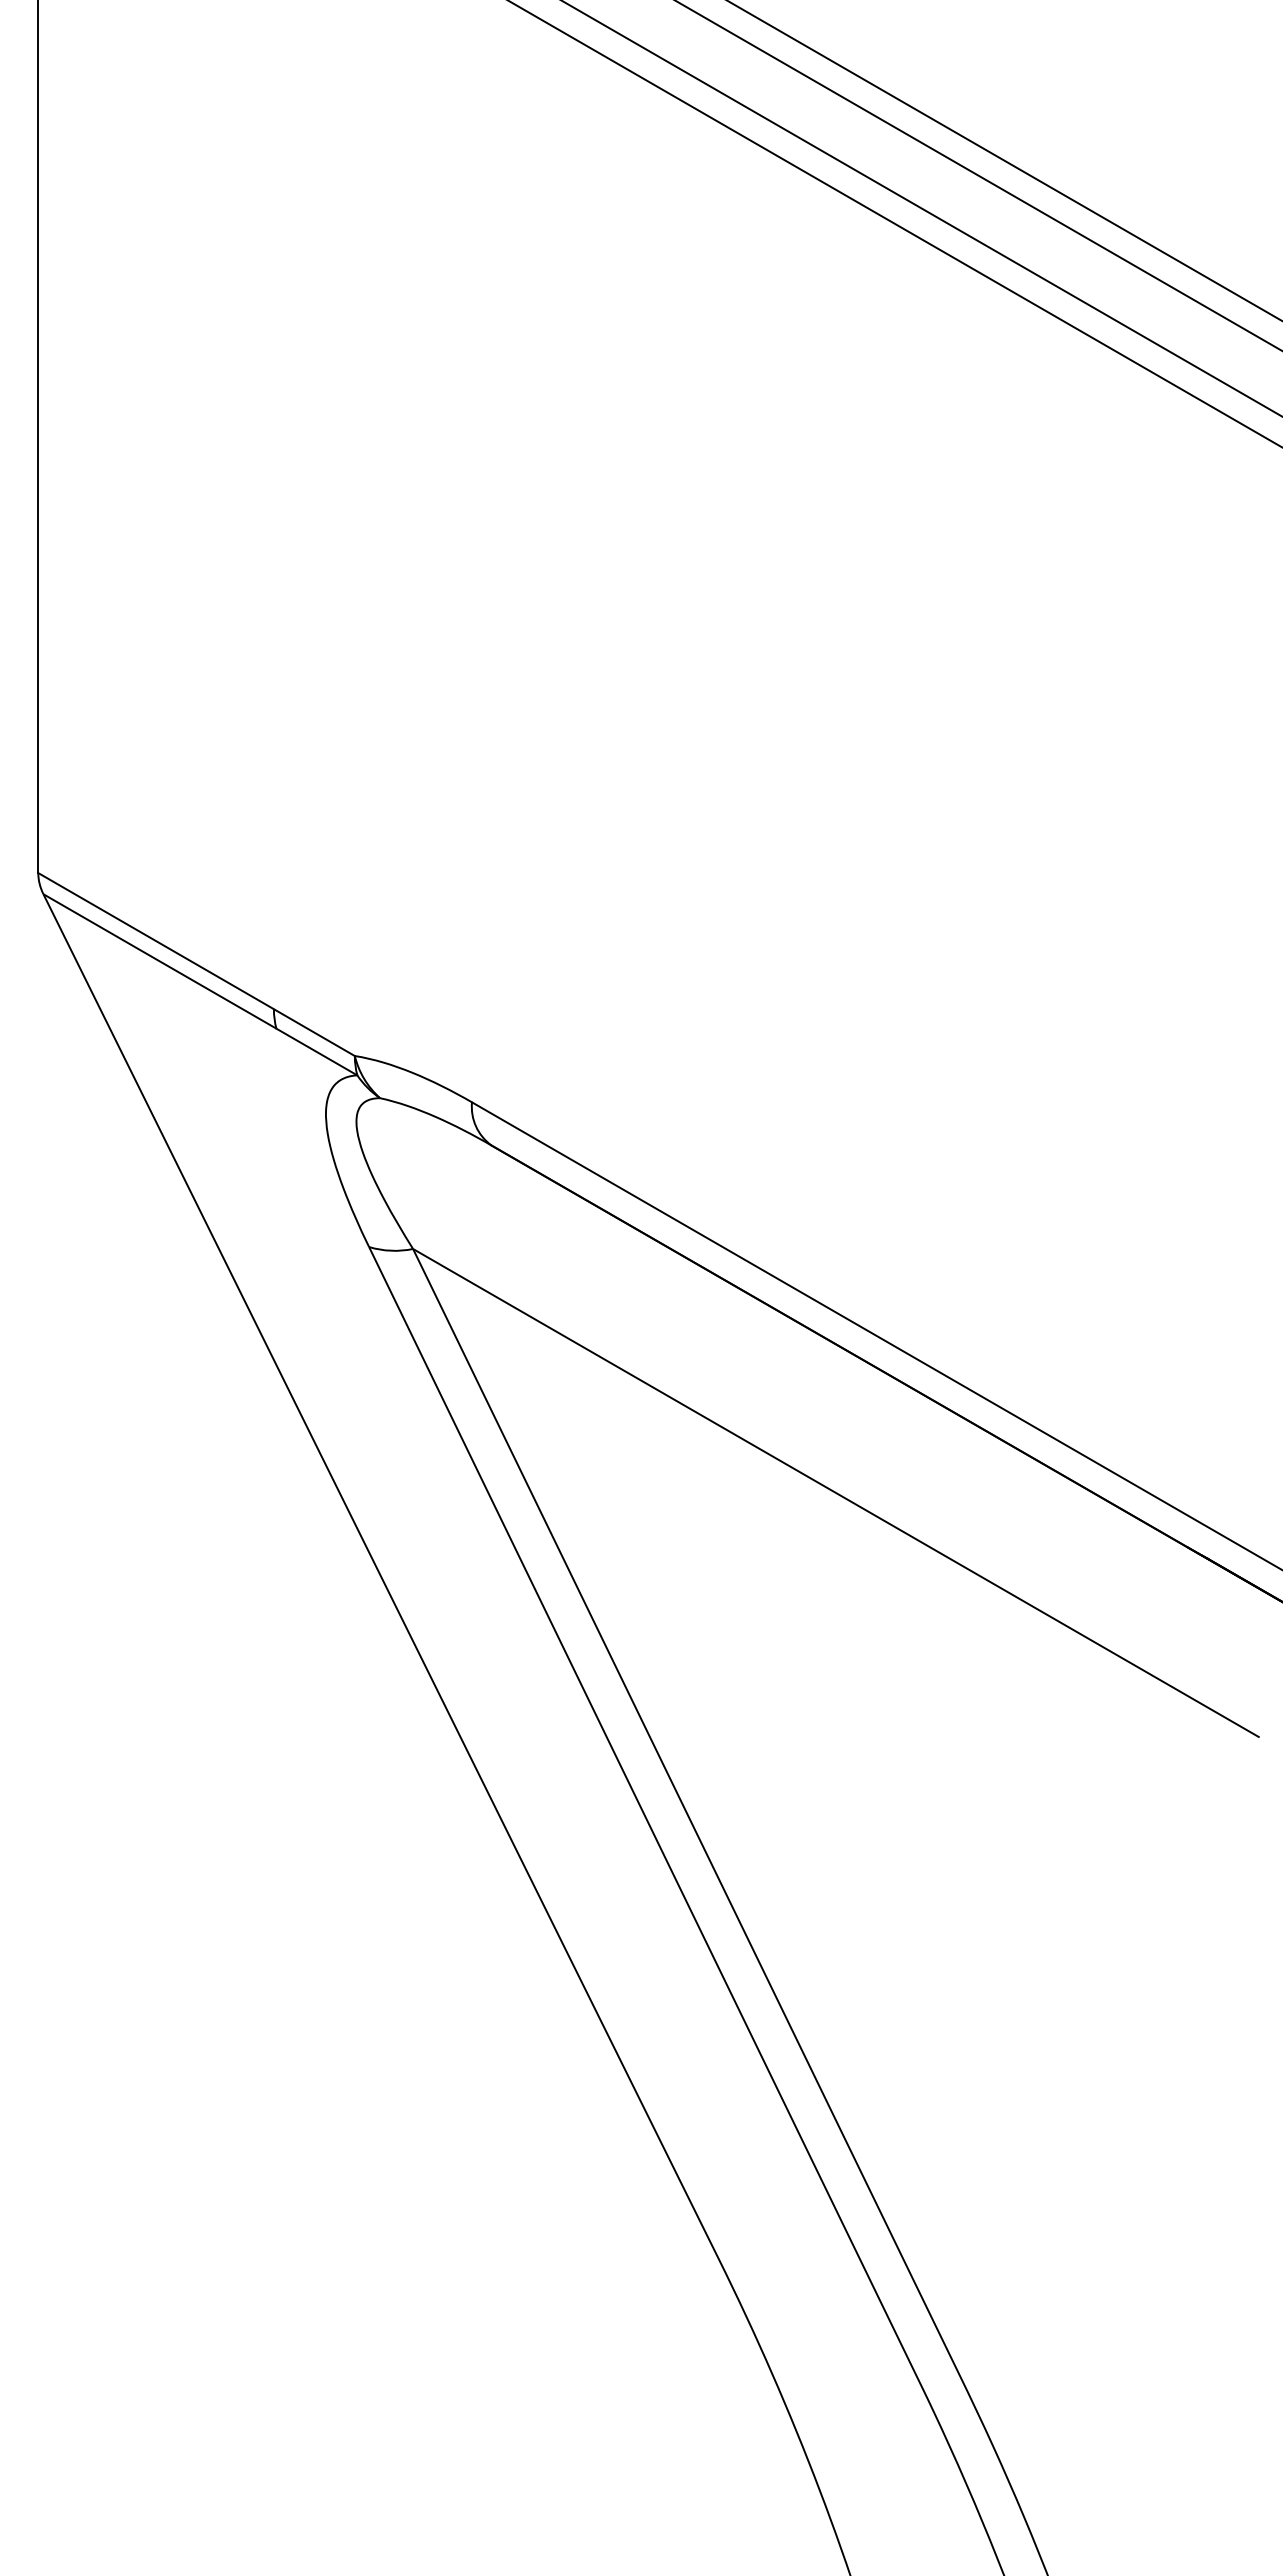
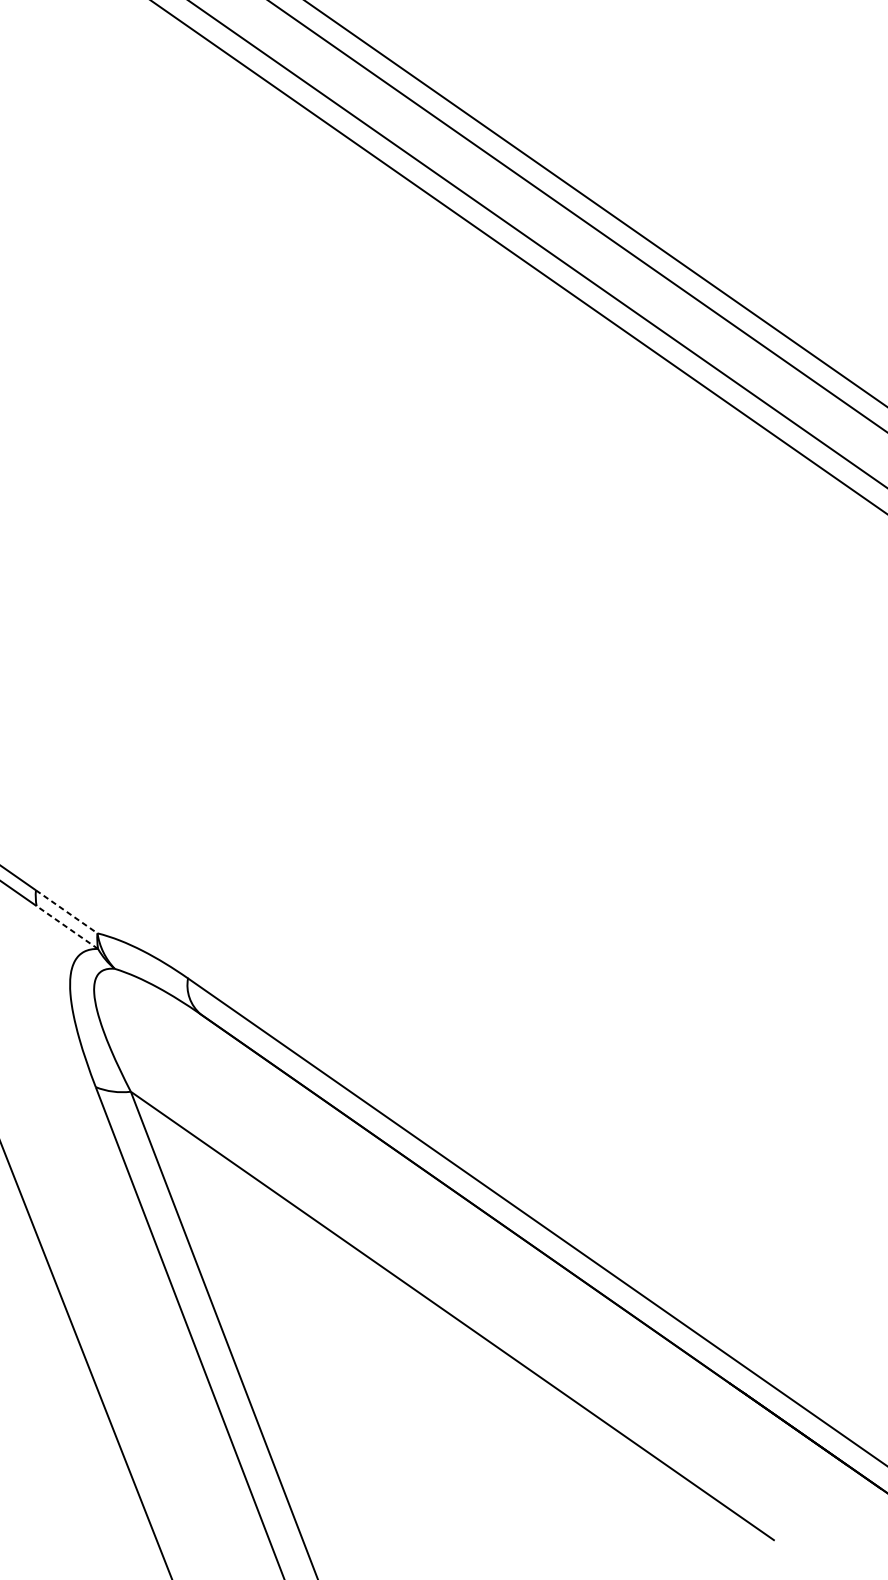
line: (314, 1032) -> (66, 911), solid -> dashed
line: (316, 1052) -> (67, 927), solid -> dashed

